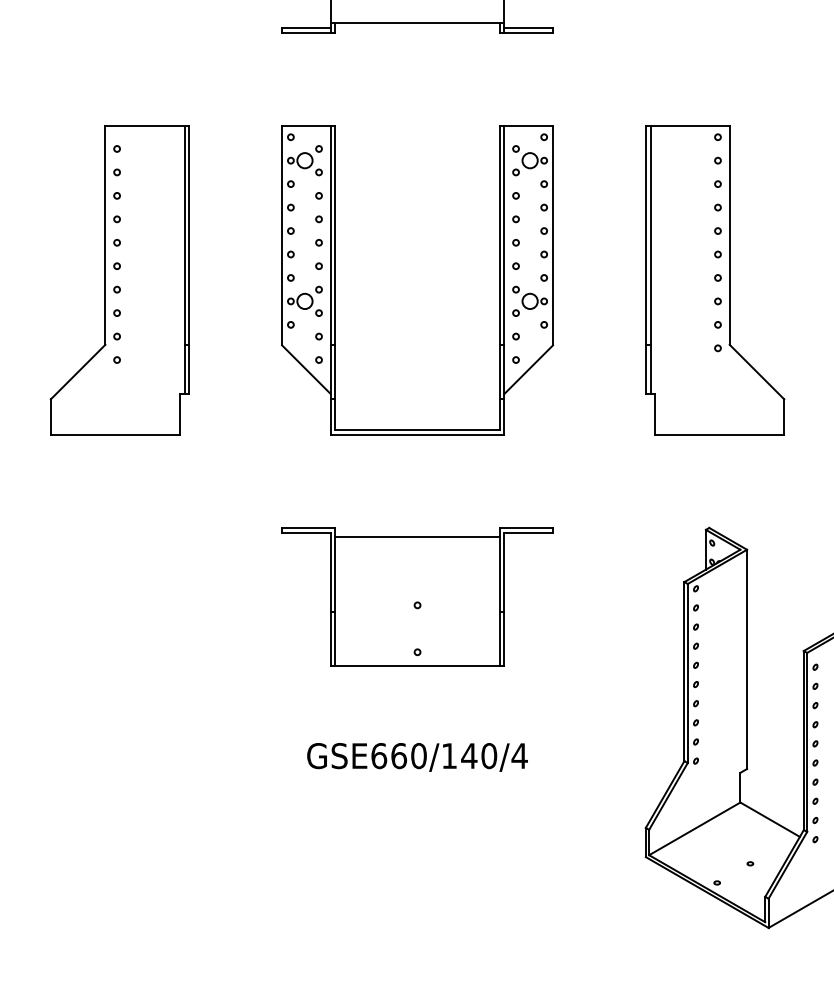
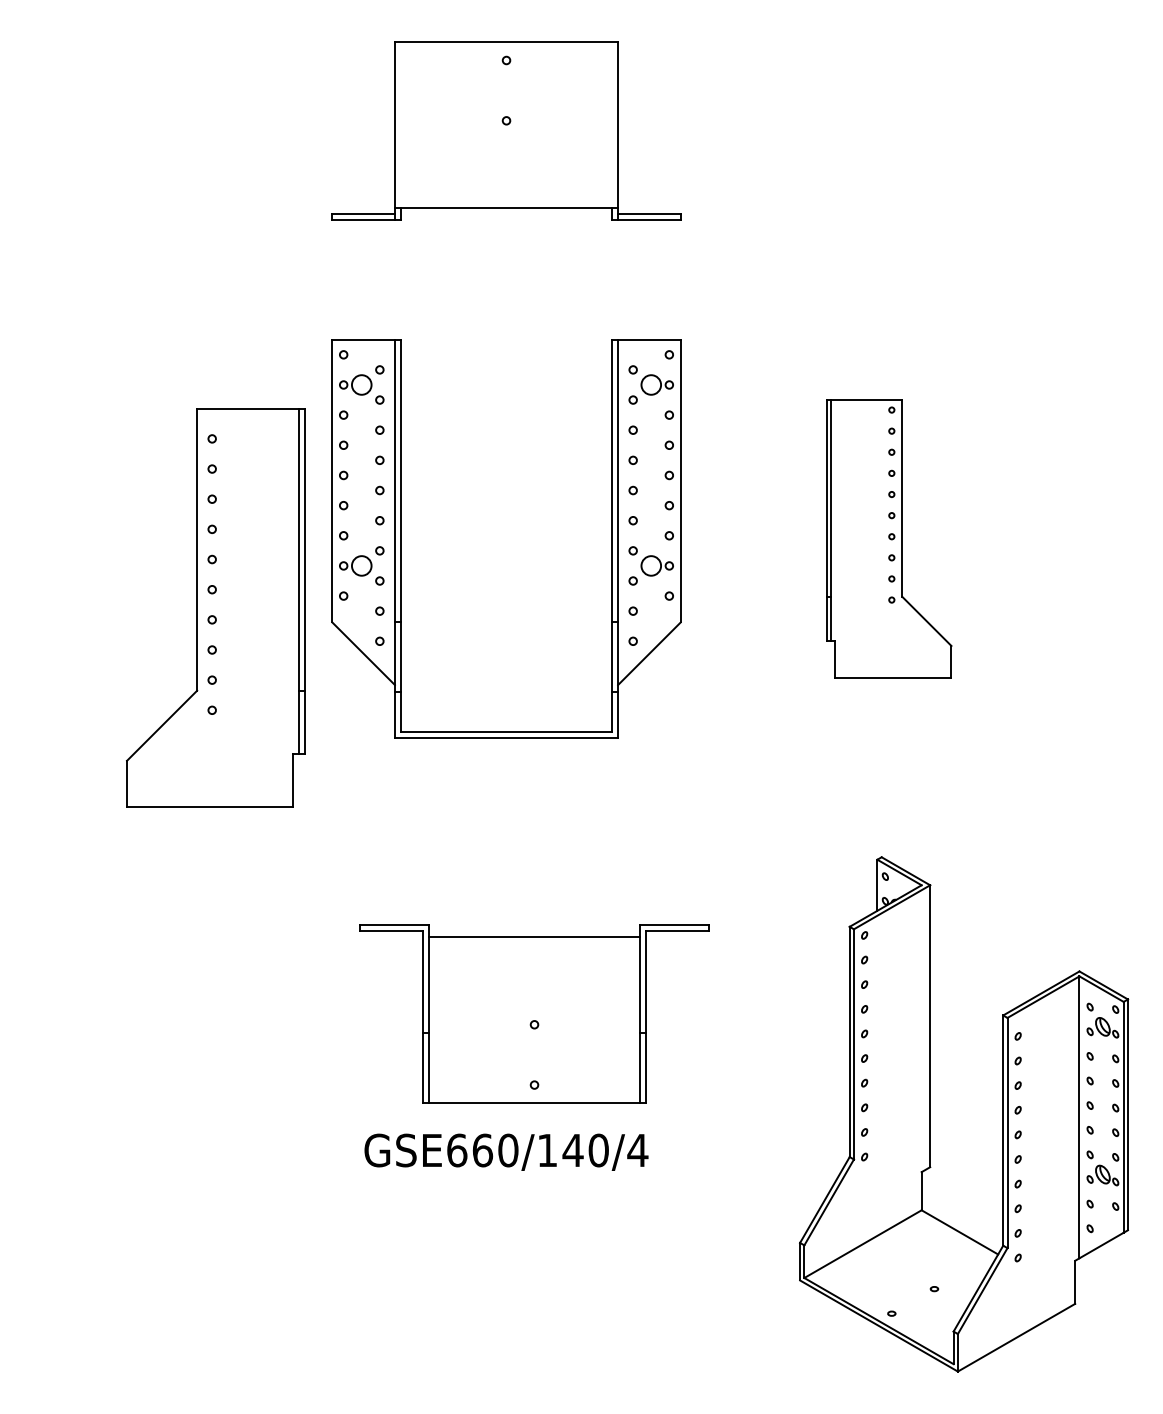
part: (119, 280) -> (215, 607), moved
part: (715, 280) -> (889, 538), size x0.7
part: (417, 596) -> (534, 1013), moved

